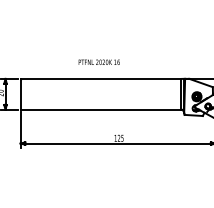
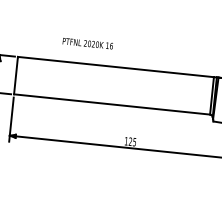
text: (98, 61) -> (87, 42), moved

